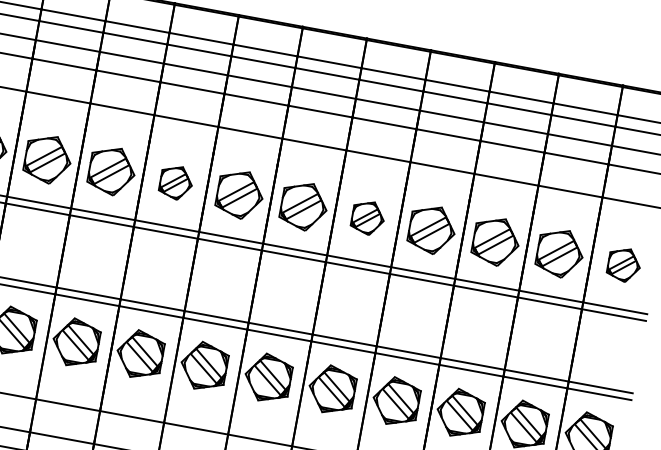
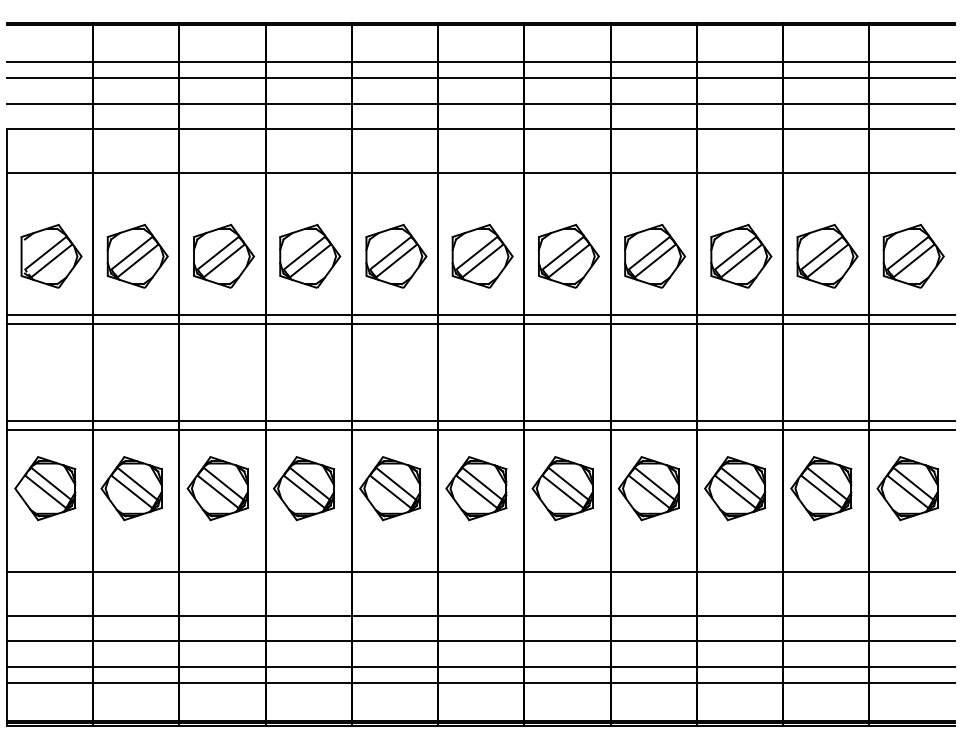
part: (176, 182) -> (310, 255), size x1.43
part: (368, 217) -> (568, 255), size x1.43
part: (624, 264) -> (913, 255), size x1.43

